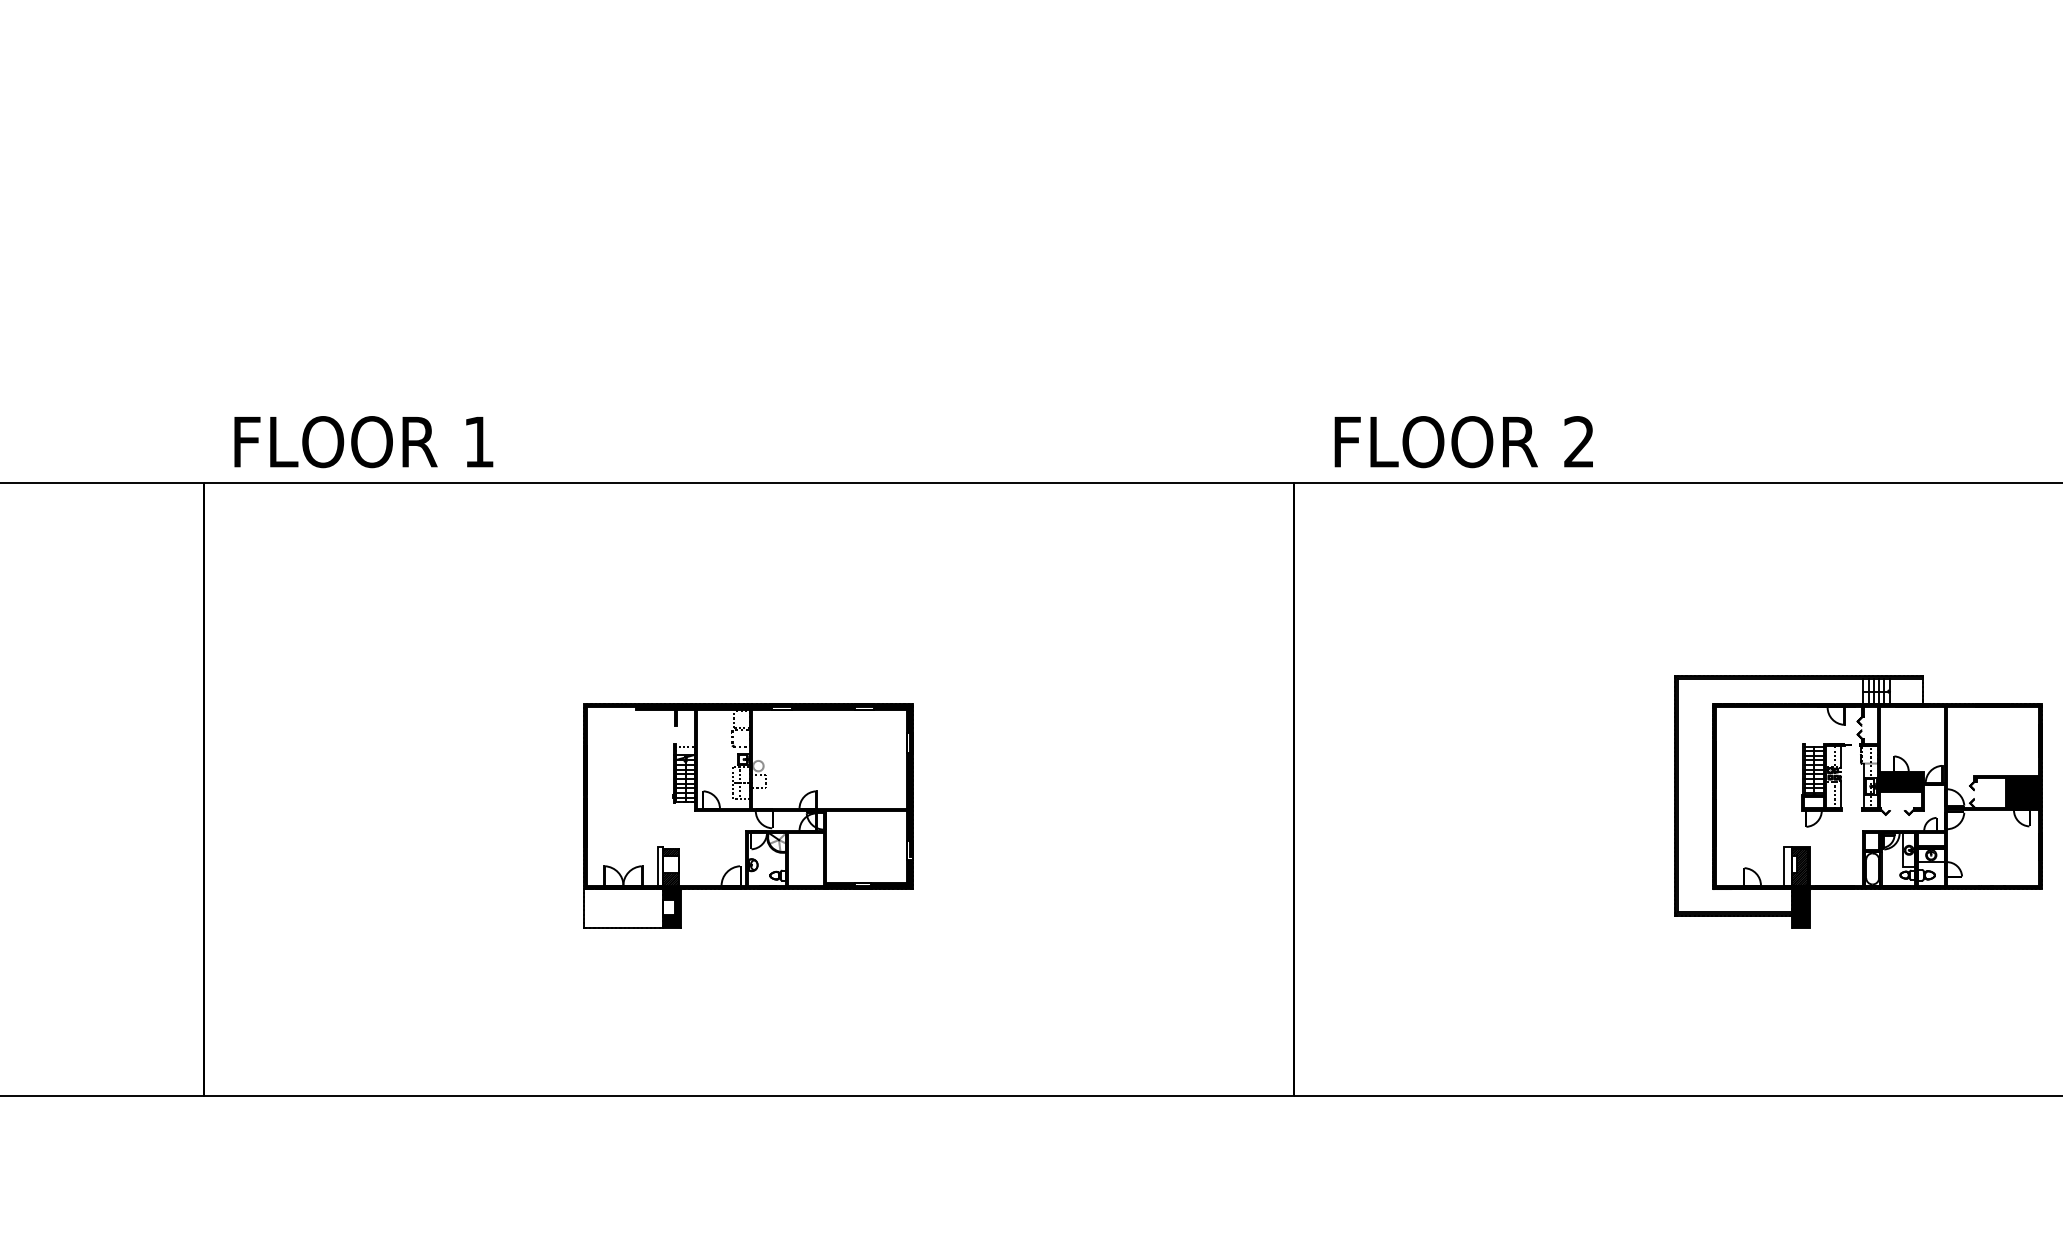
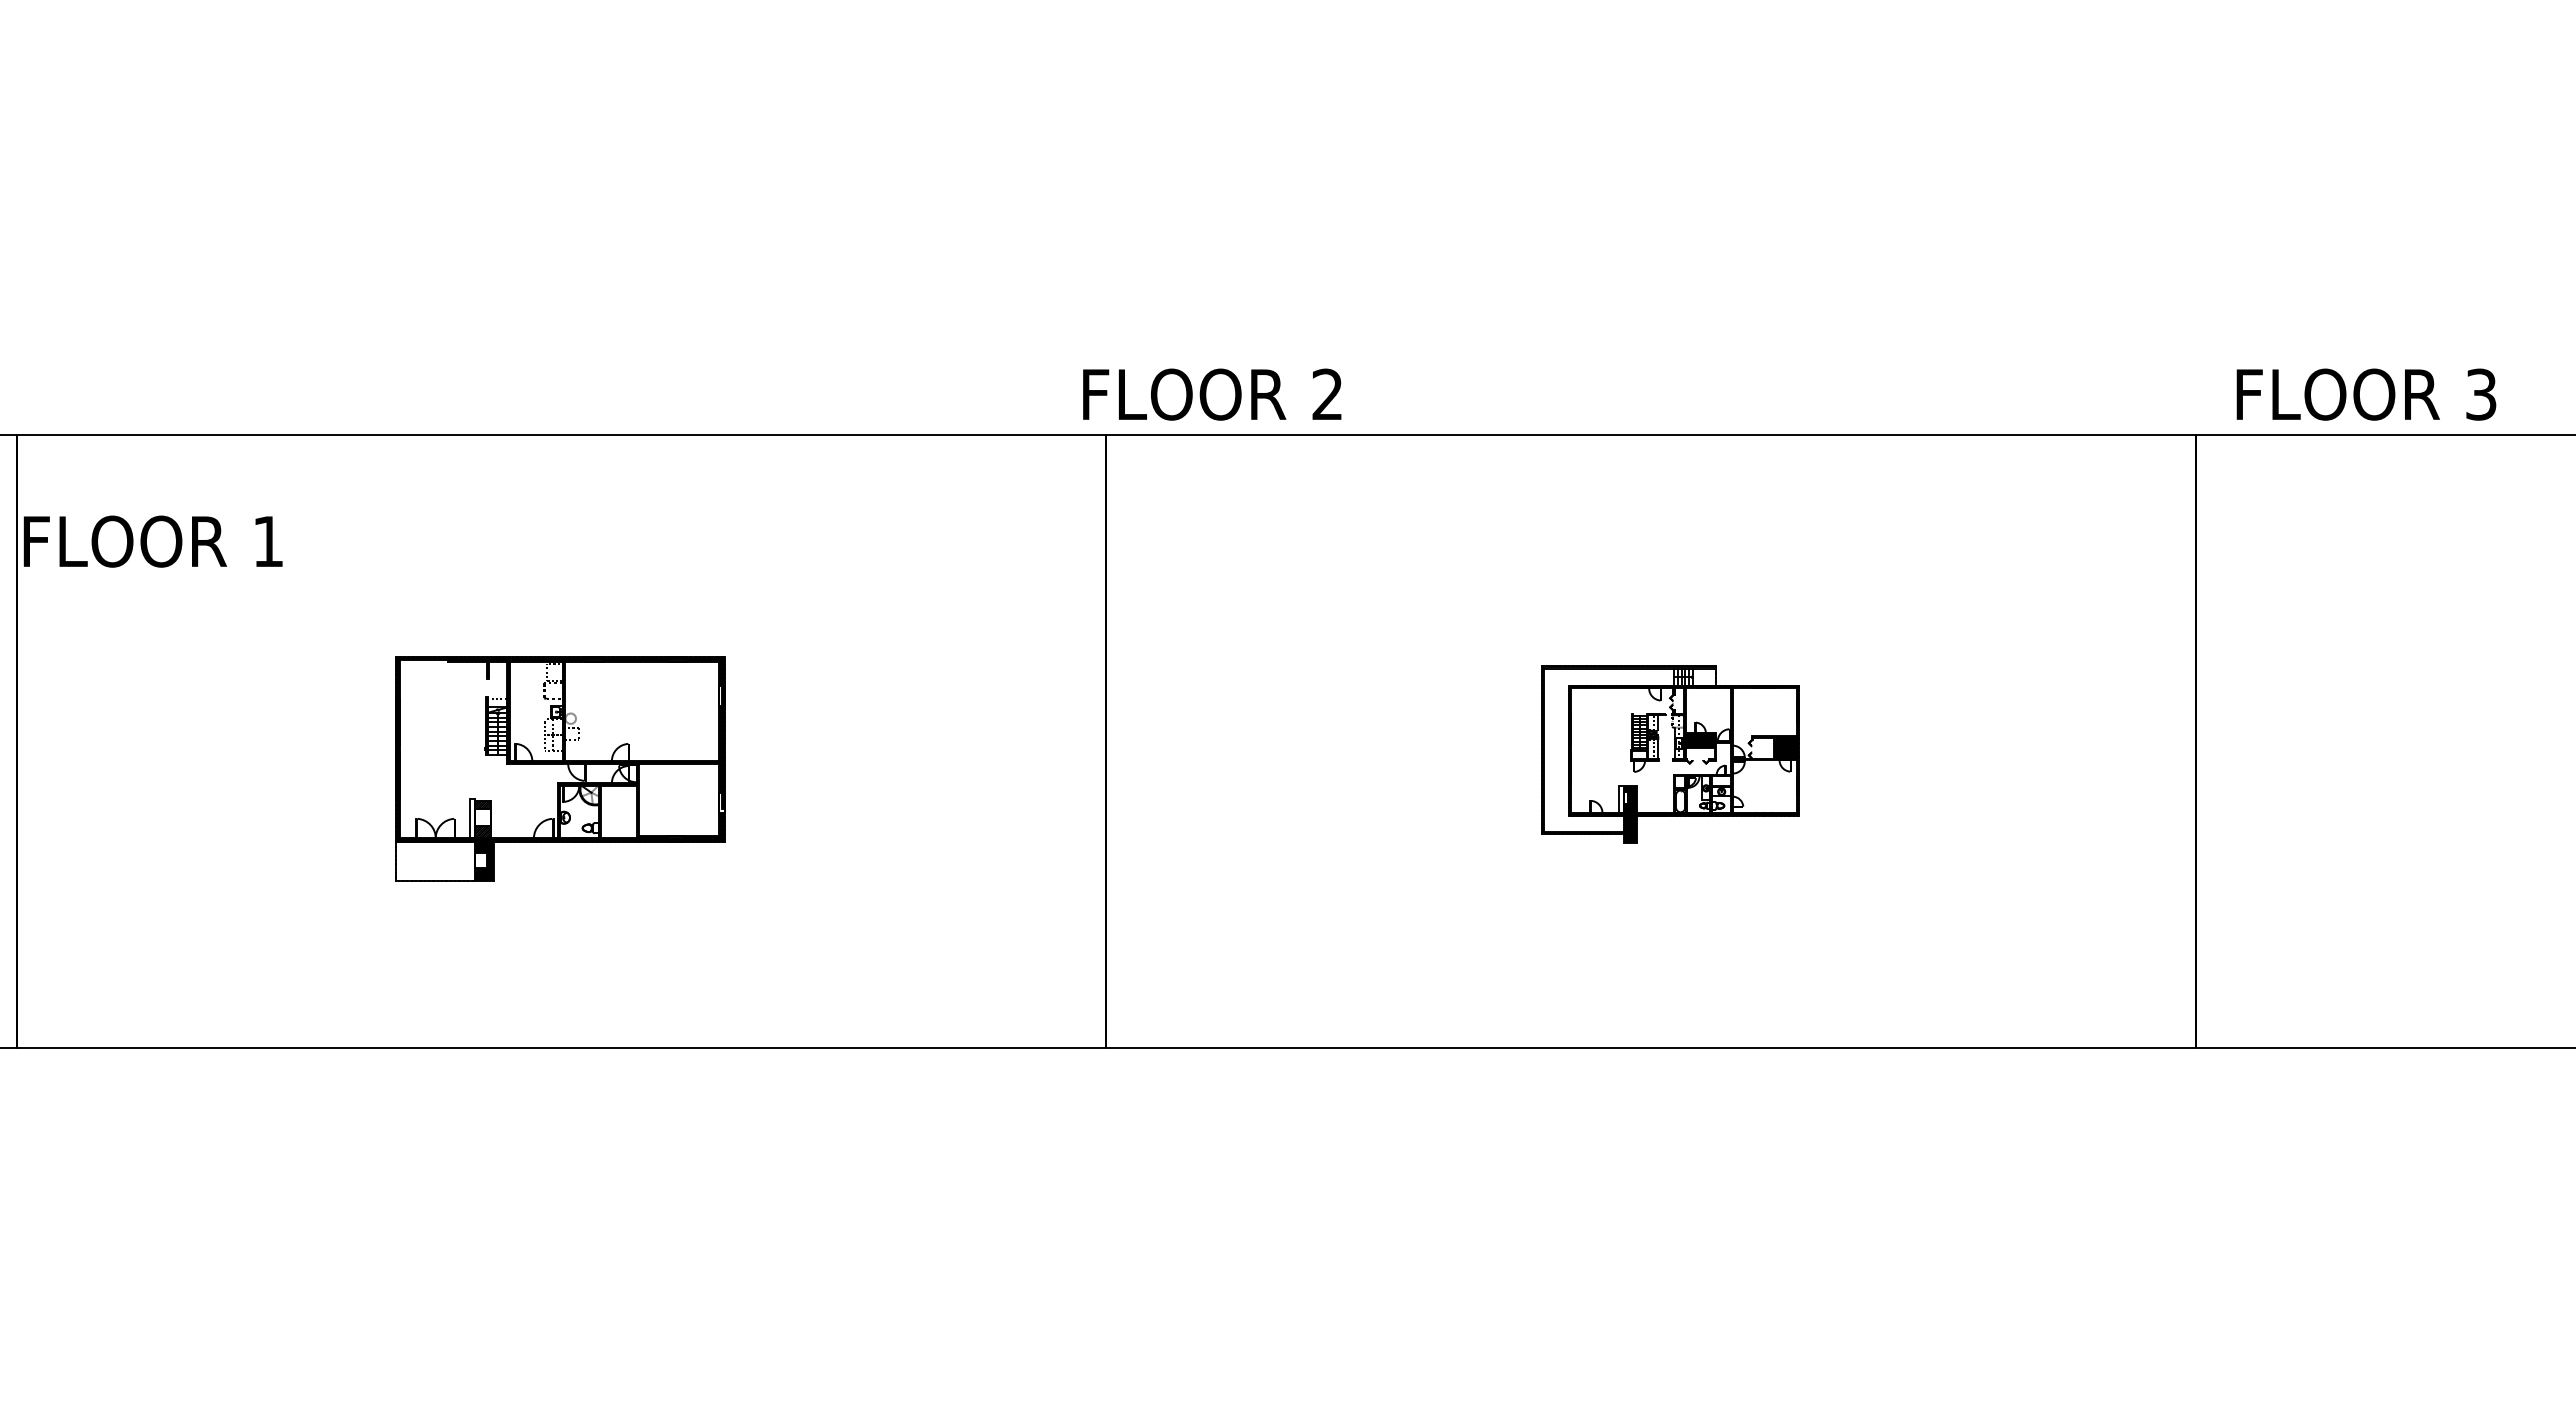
text: (363, 441) -> (152, 541), moved
text: (1464, 441) -> (1212, 394), moved
part: (1858, 801) -> (1670, 754), size x0.7

